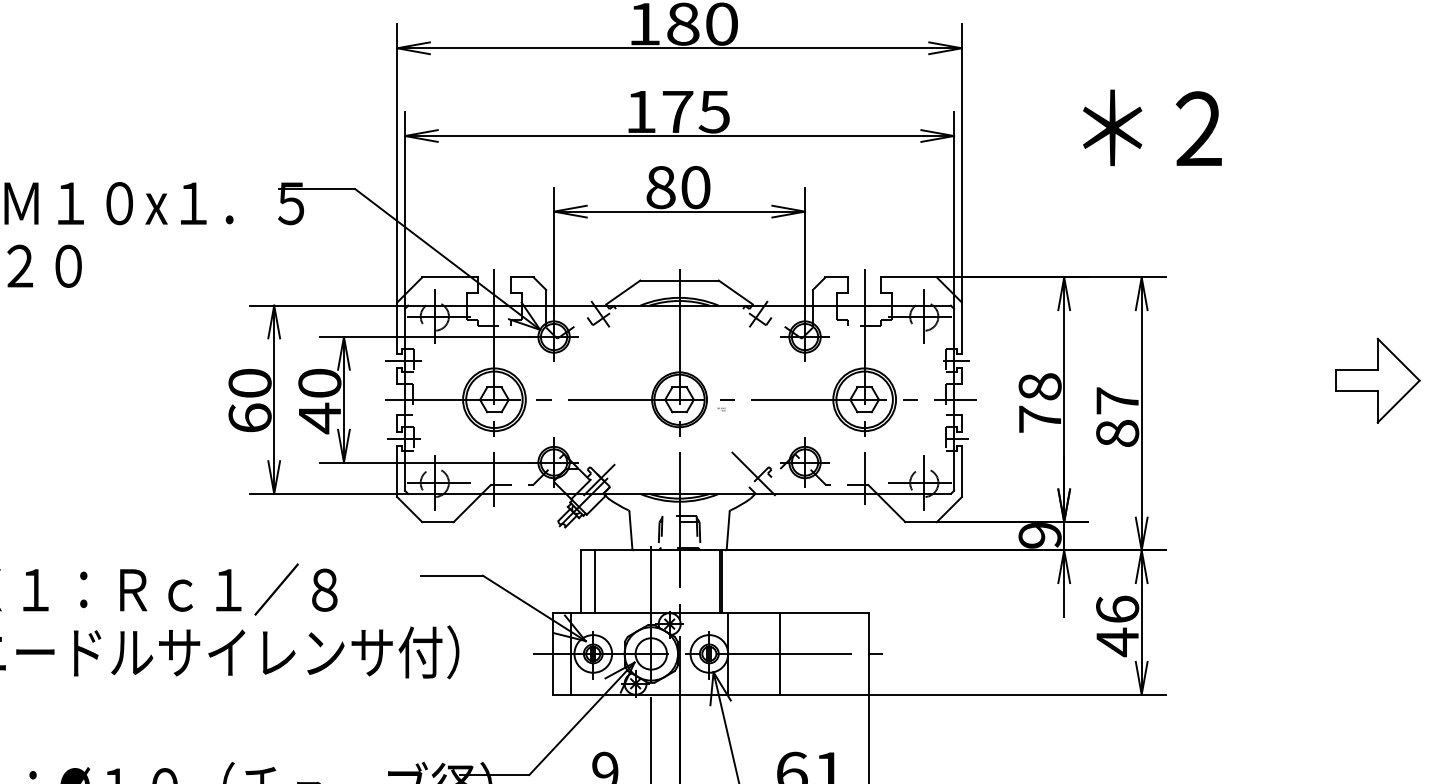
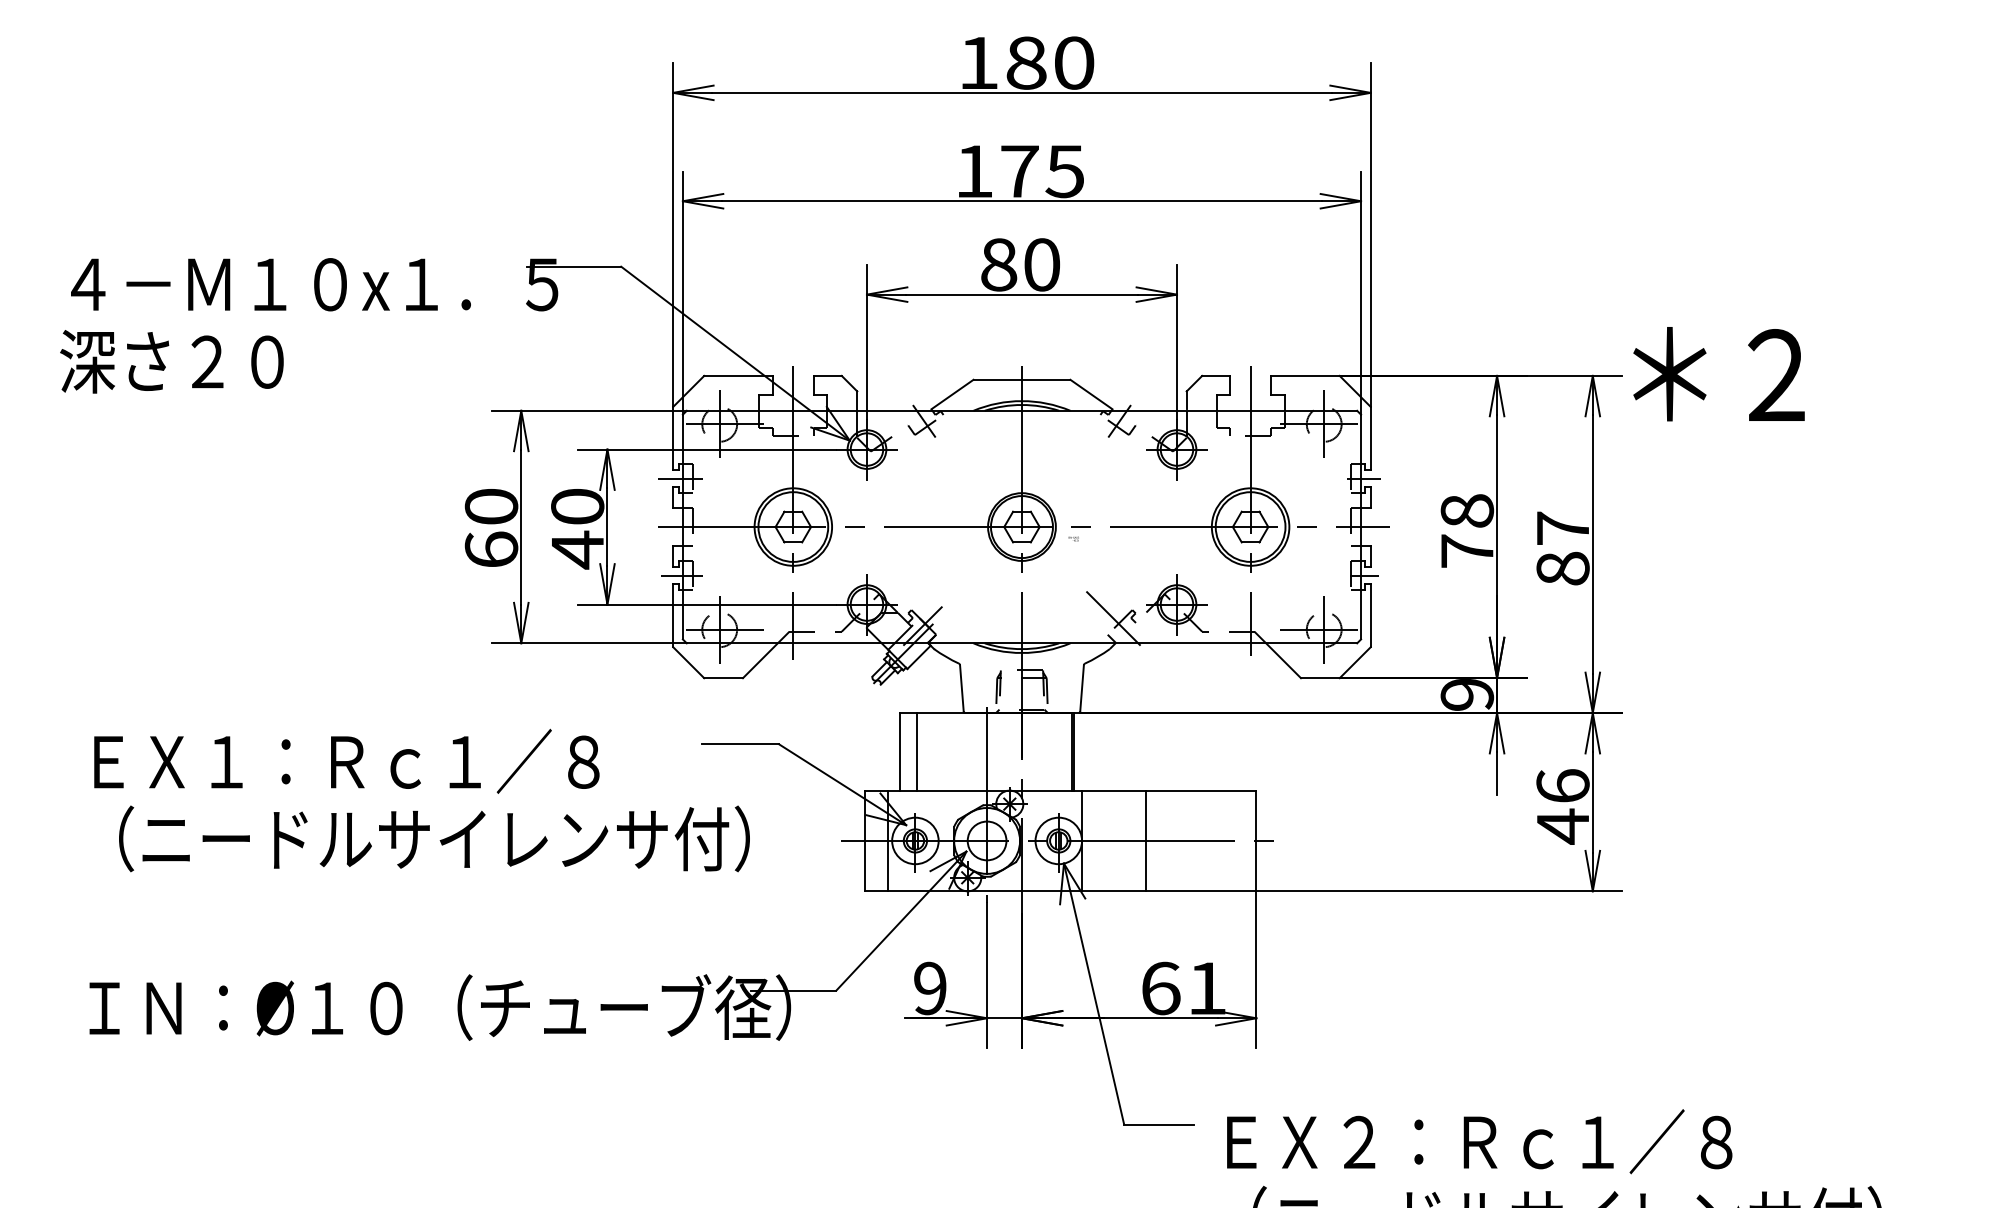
text: (1151, 128) -> (1718, 374), moved
part: (1377, 380) -> (1884, 503), removed

